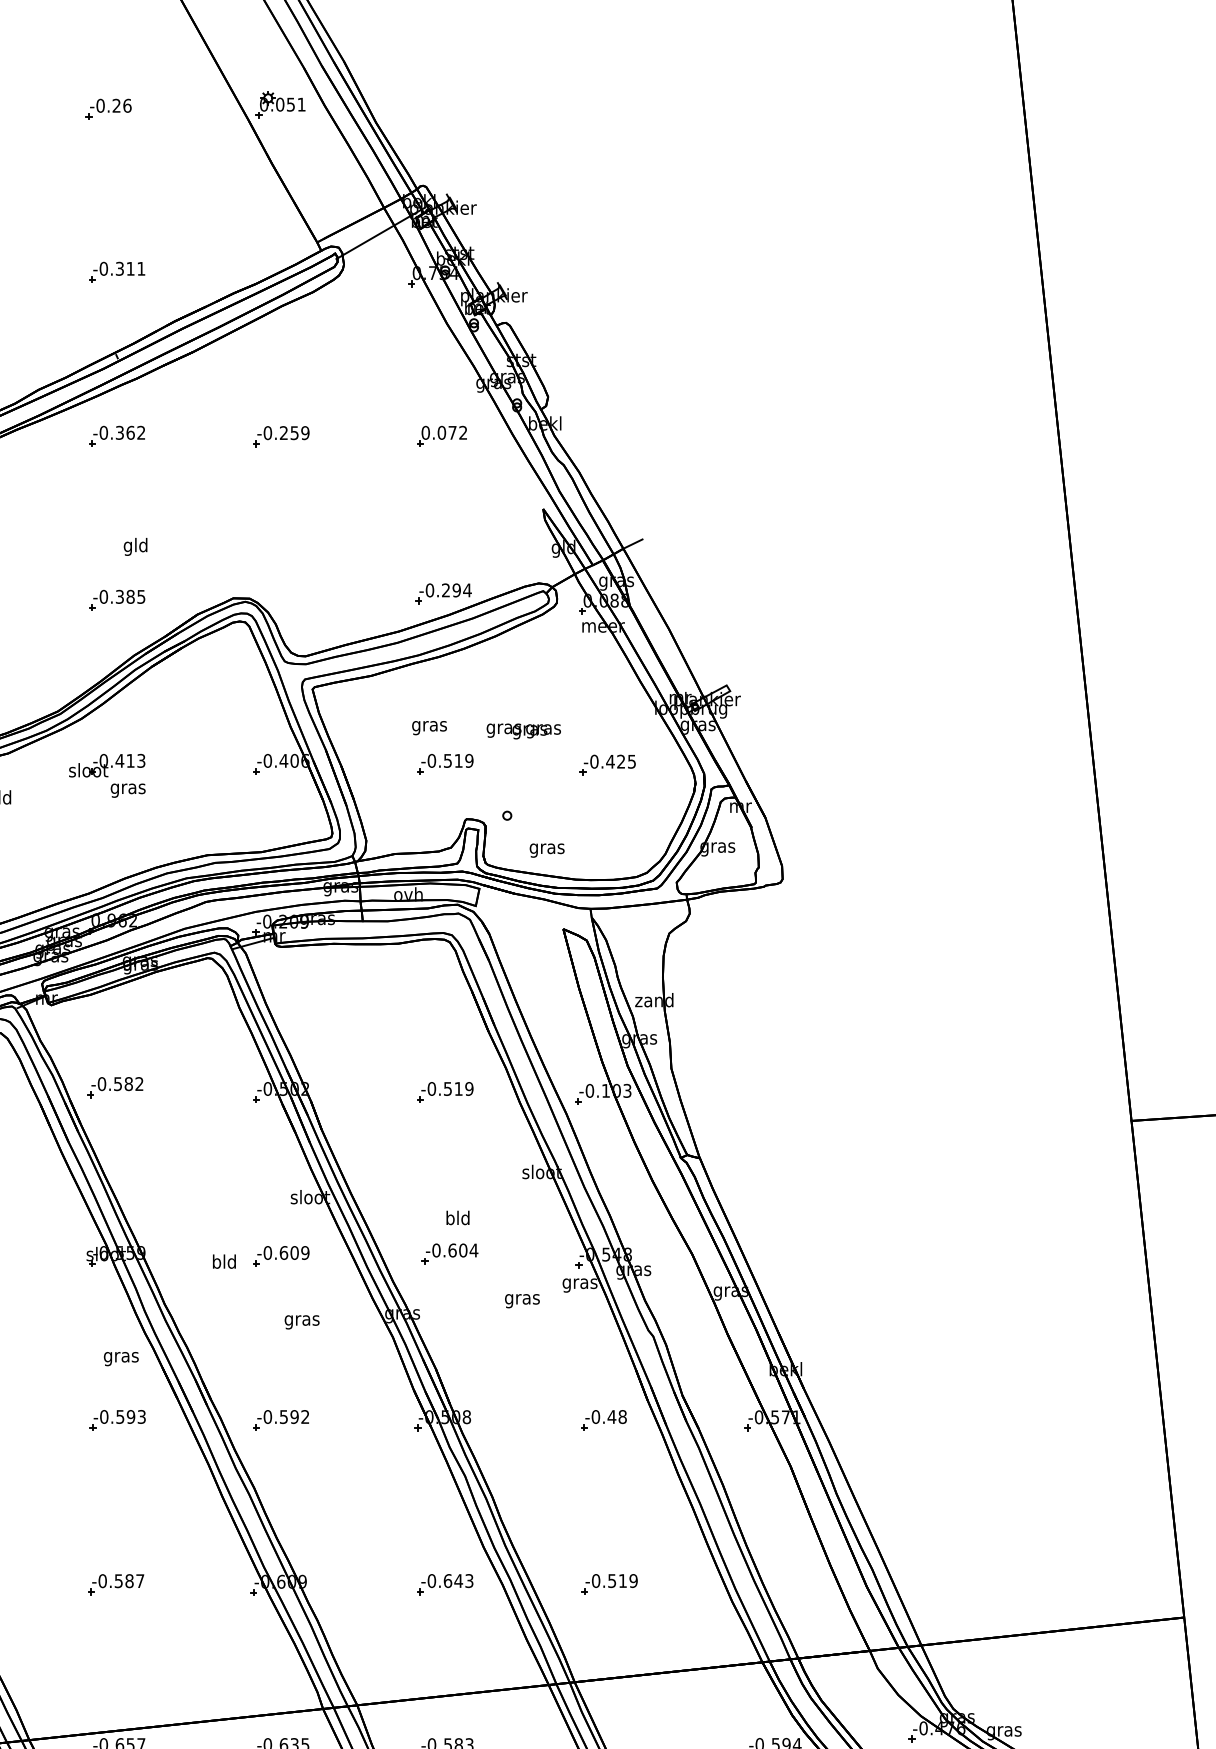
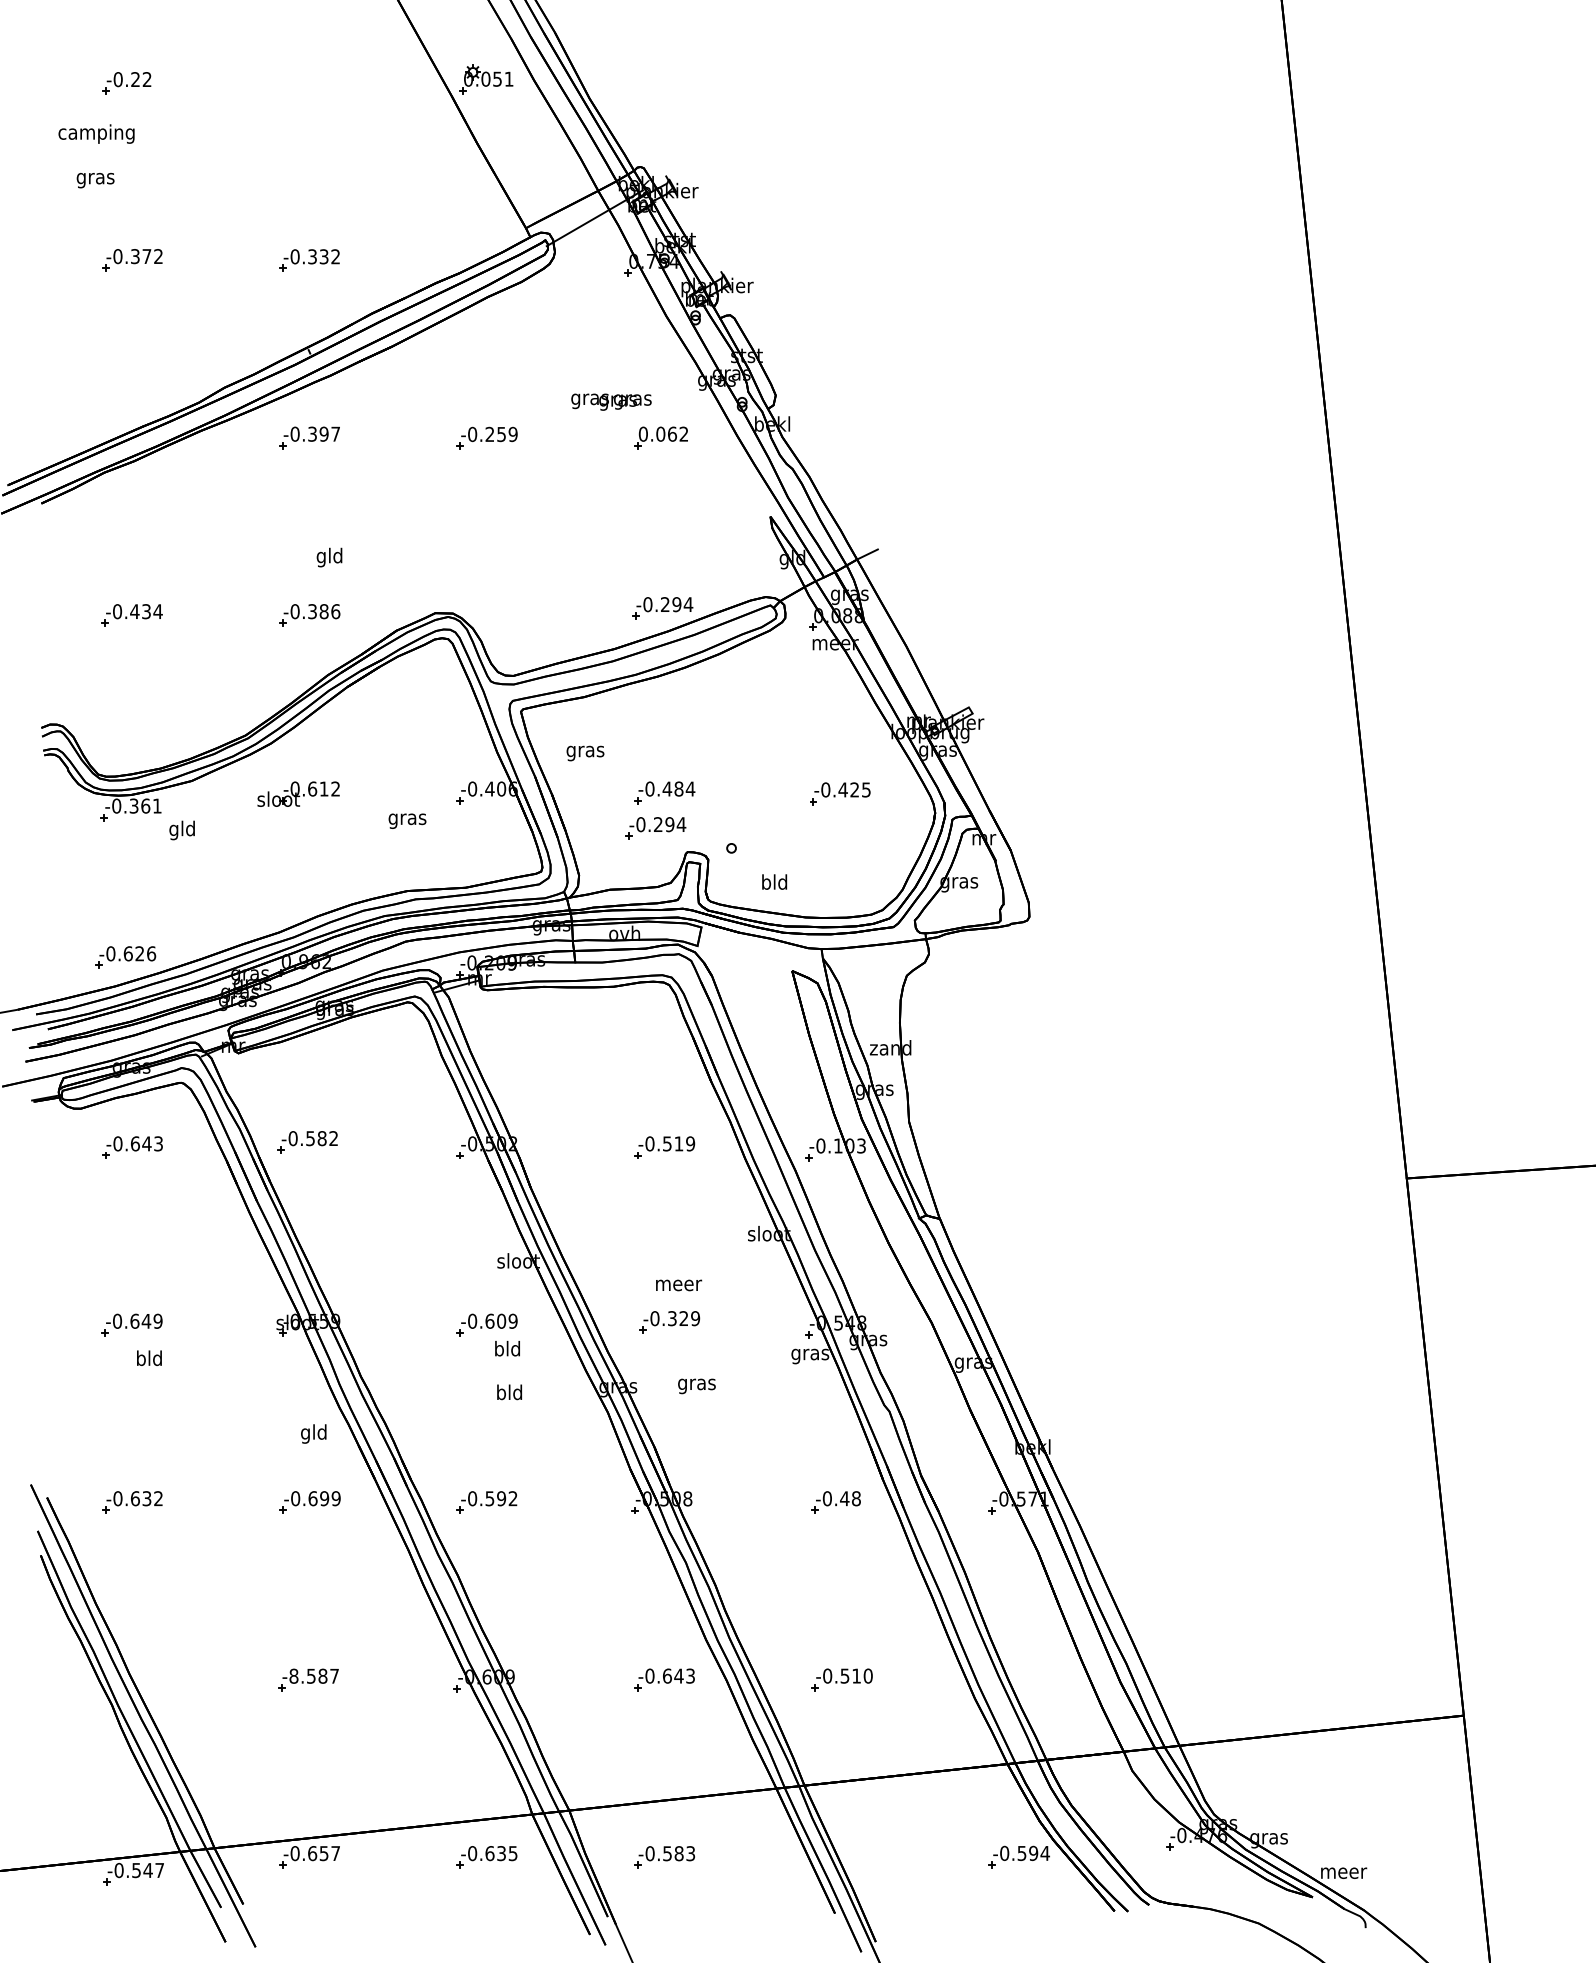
part: (108, 108) -> (300, 83), removed
text: (135, 268) -> (329, 256), -0.311 -> -0.332
text: (135, 432) -> (329, 433), -0.362 -> -0.397
text: (452, 432) -> (672, 433), 0.072 -> 0.062
text: (141, 596) -> (335, 611), -0.385 -> -0.386
text: (429, 728) -> (585, 753), moved
text: (523, 730) -> (611, 401), moved
text: (130, 760) -> (323, 788), -0.413 -> -0.612
text: (458, 760) -> (678, 788), -0.519 -> -0.484
text: (128, 789) -> (407, 820), moved
part: (436, 797) -> (655, 828), added
text: (546, 848) -> (774, 883), gras -> bld
text: (459, 1218) -> (679, 1283), bld -> meer
text: (463, 1250) -> (684, 1318), -0.604 -> -0.329
text: (224, 1261) -> (507, 1348), moved
text: (522, 1301) -> (696, 1386), moved
text: (301, 1320) -> (509, 1394), gras -> bld
text: (120, 1356) -> (313, 1433), gras -> gld
text: (130, 1416) -> (324, 1498), -0.593 -> -0.699
text: (632, 1580) -> (867, 1675), -0.519 -> -0.510
text: (102, 1581) -> (293, 1676), -0.587 -> -8.587

